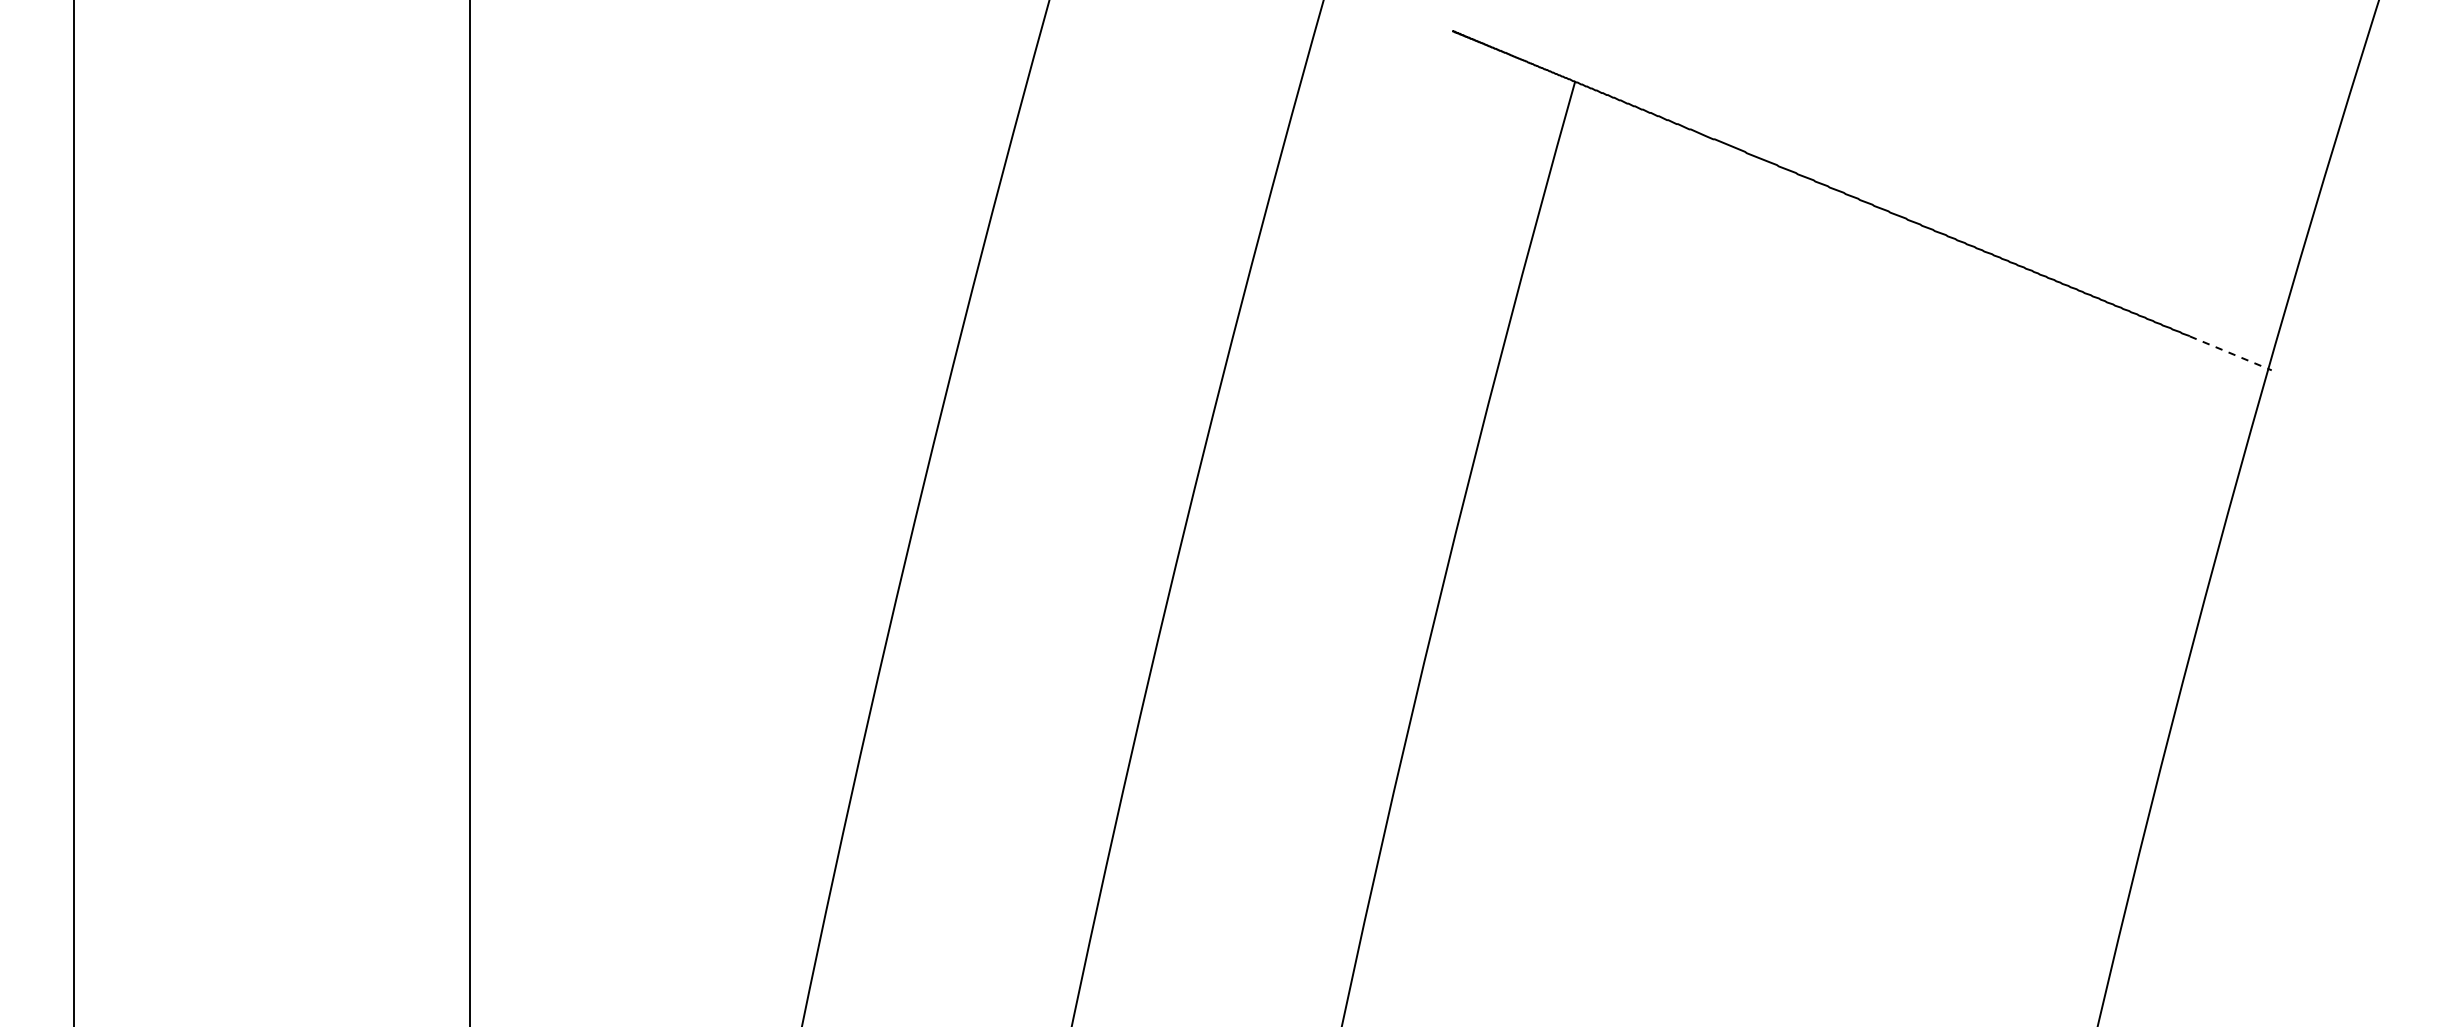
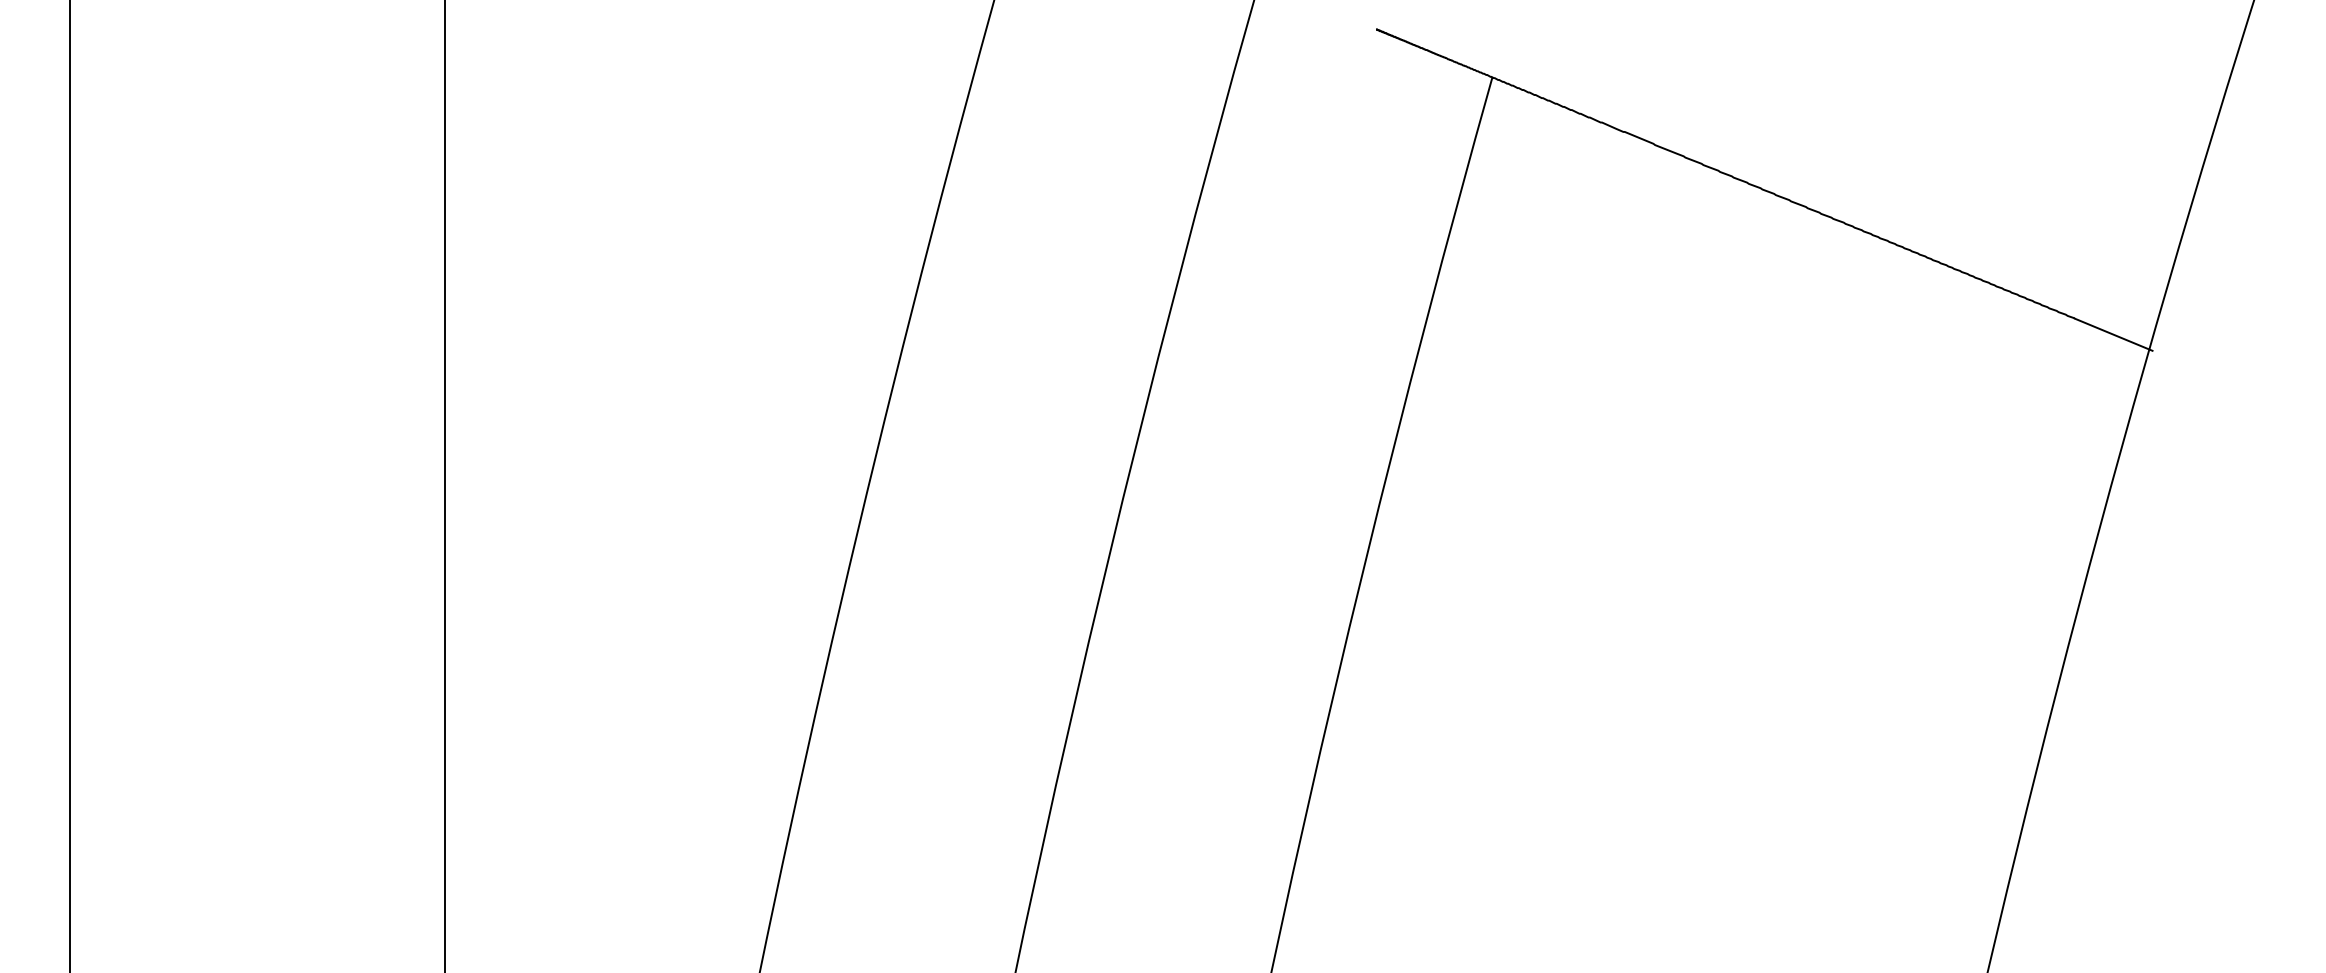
line: (2231, 353) -> (2114, 334), dashed -> solid

